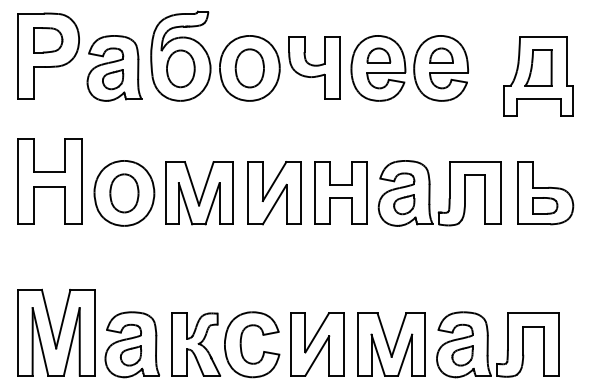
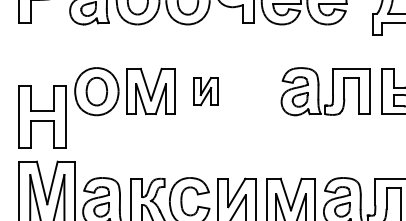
part: (49, 181) -> (42, 117), moved
part: (340, 192) -> (253, 90), removed
part: (274, 193) -> (205, 91), size x0.6

